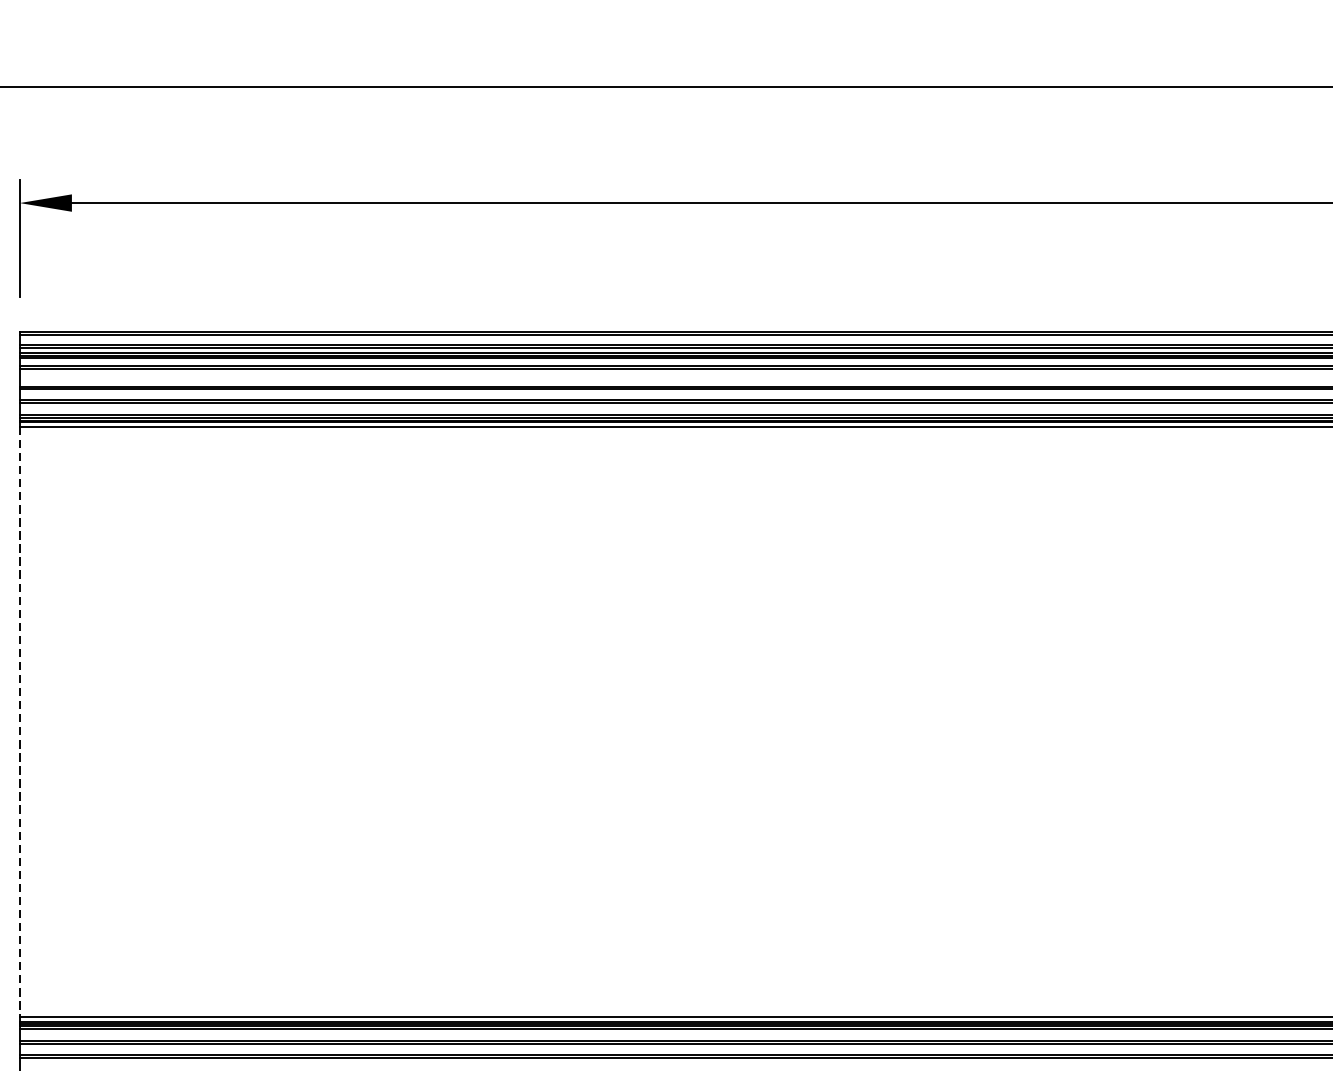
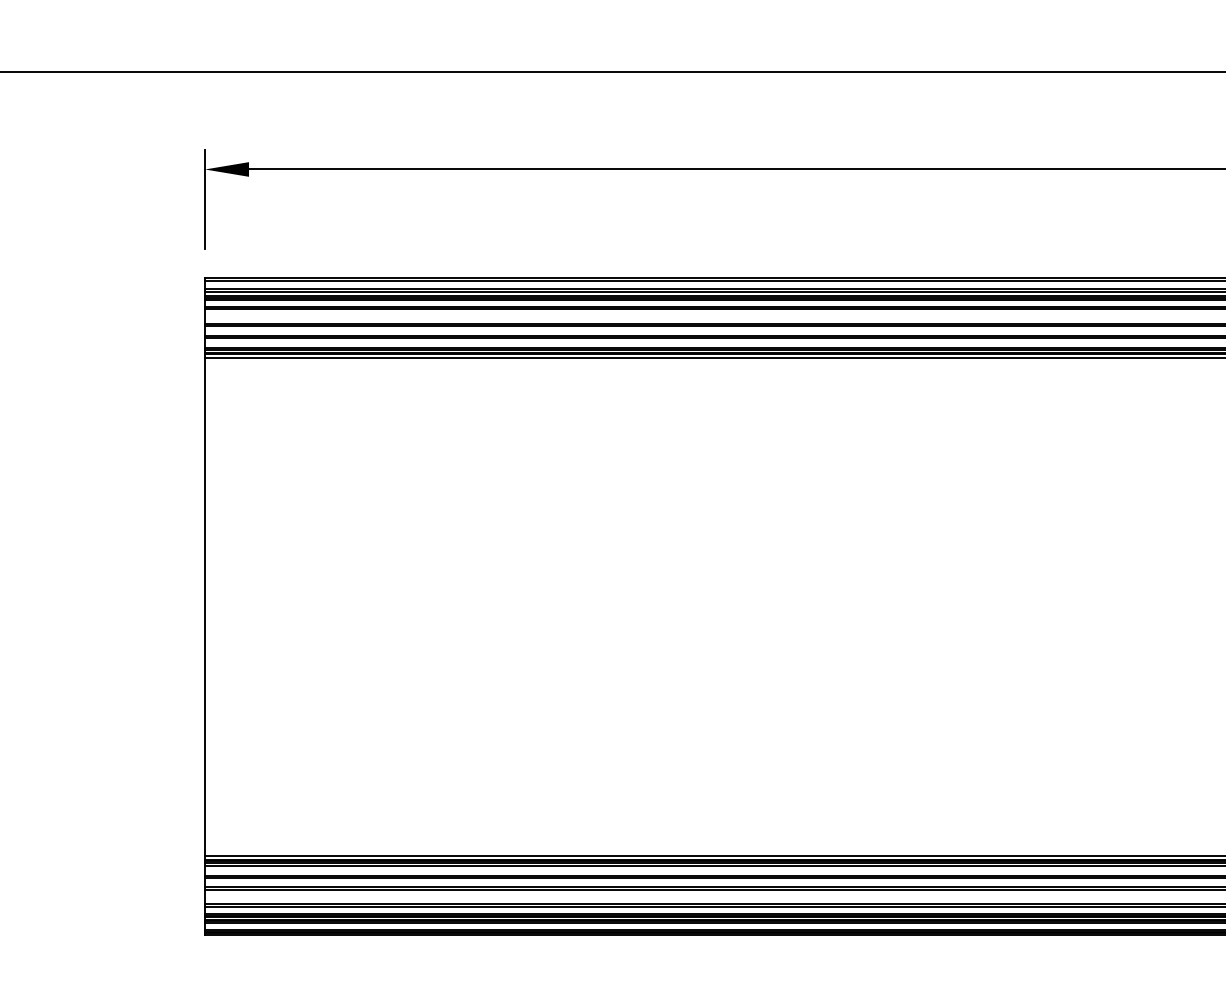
line: (20, 721) -> (205, 606), dashed -> solid

